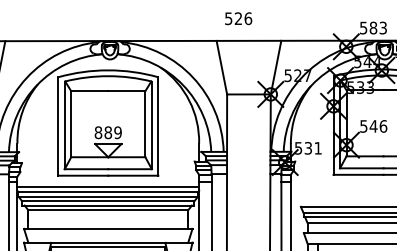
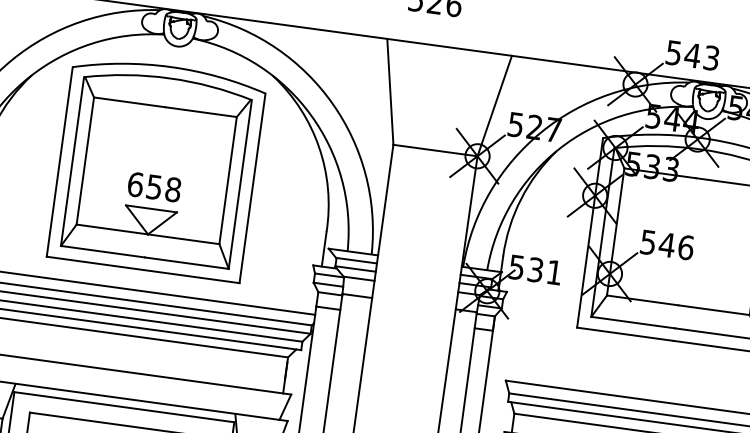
text: (373, 27) -> (692, 54), 583 -> 543
text: (107, 132) -> (153, 186), 889 -> 658

